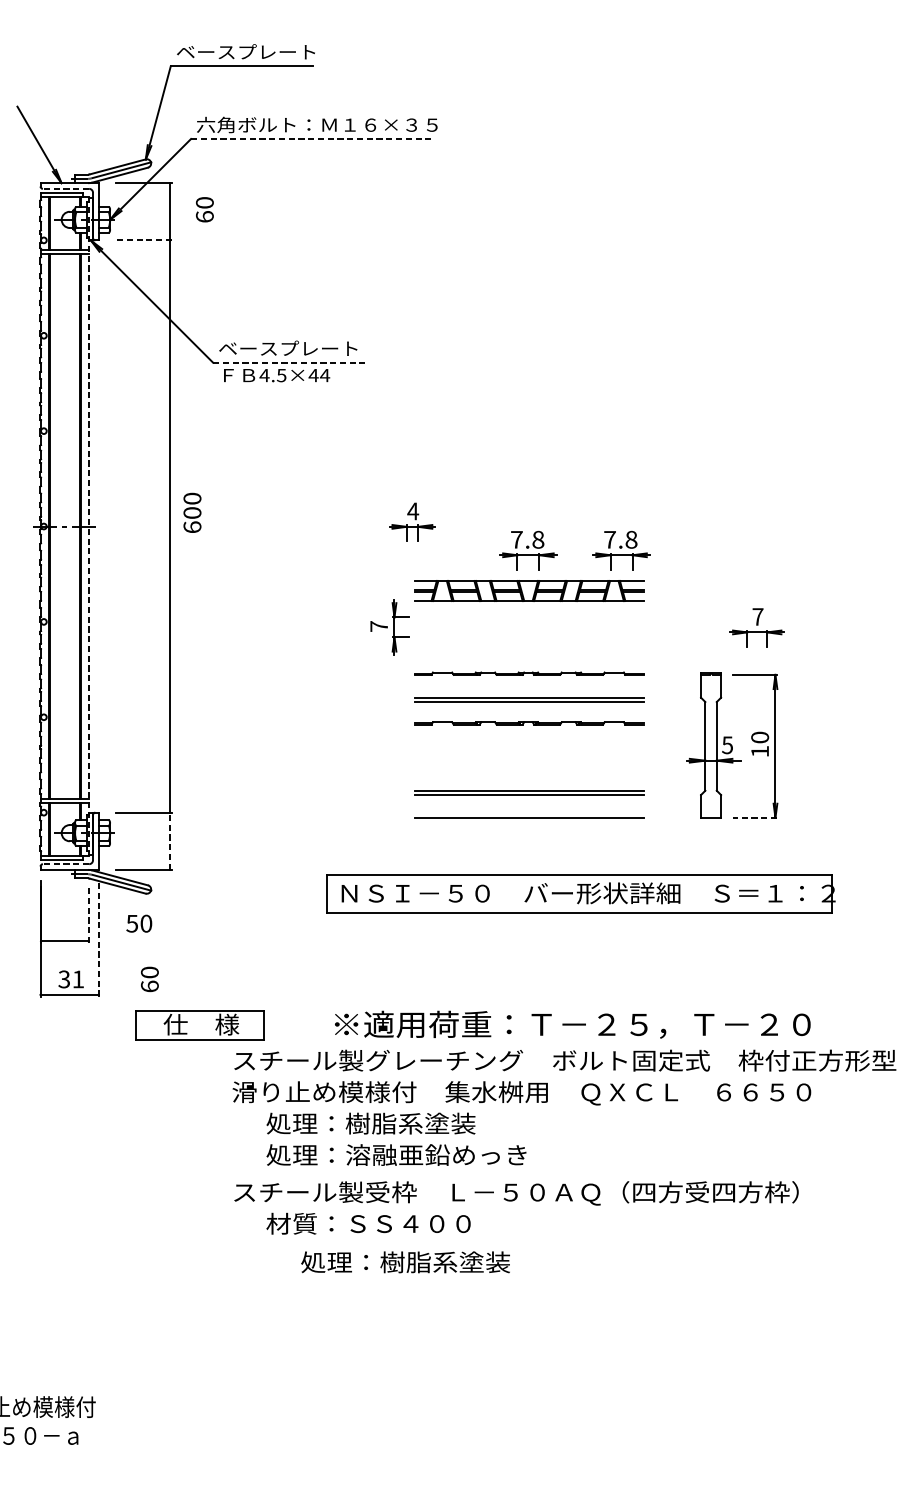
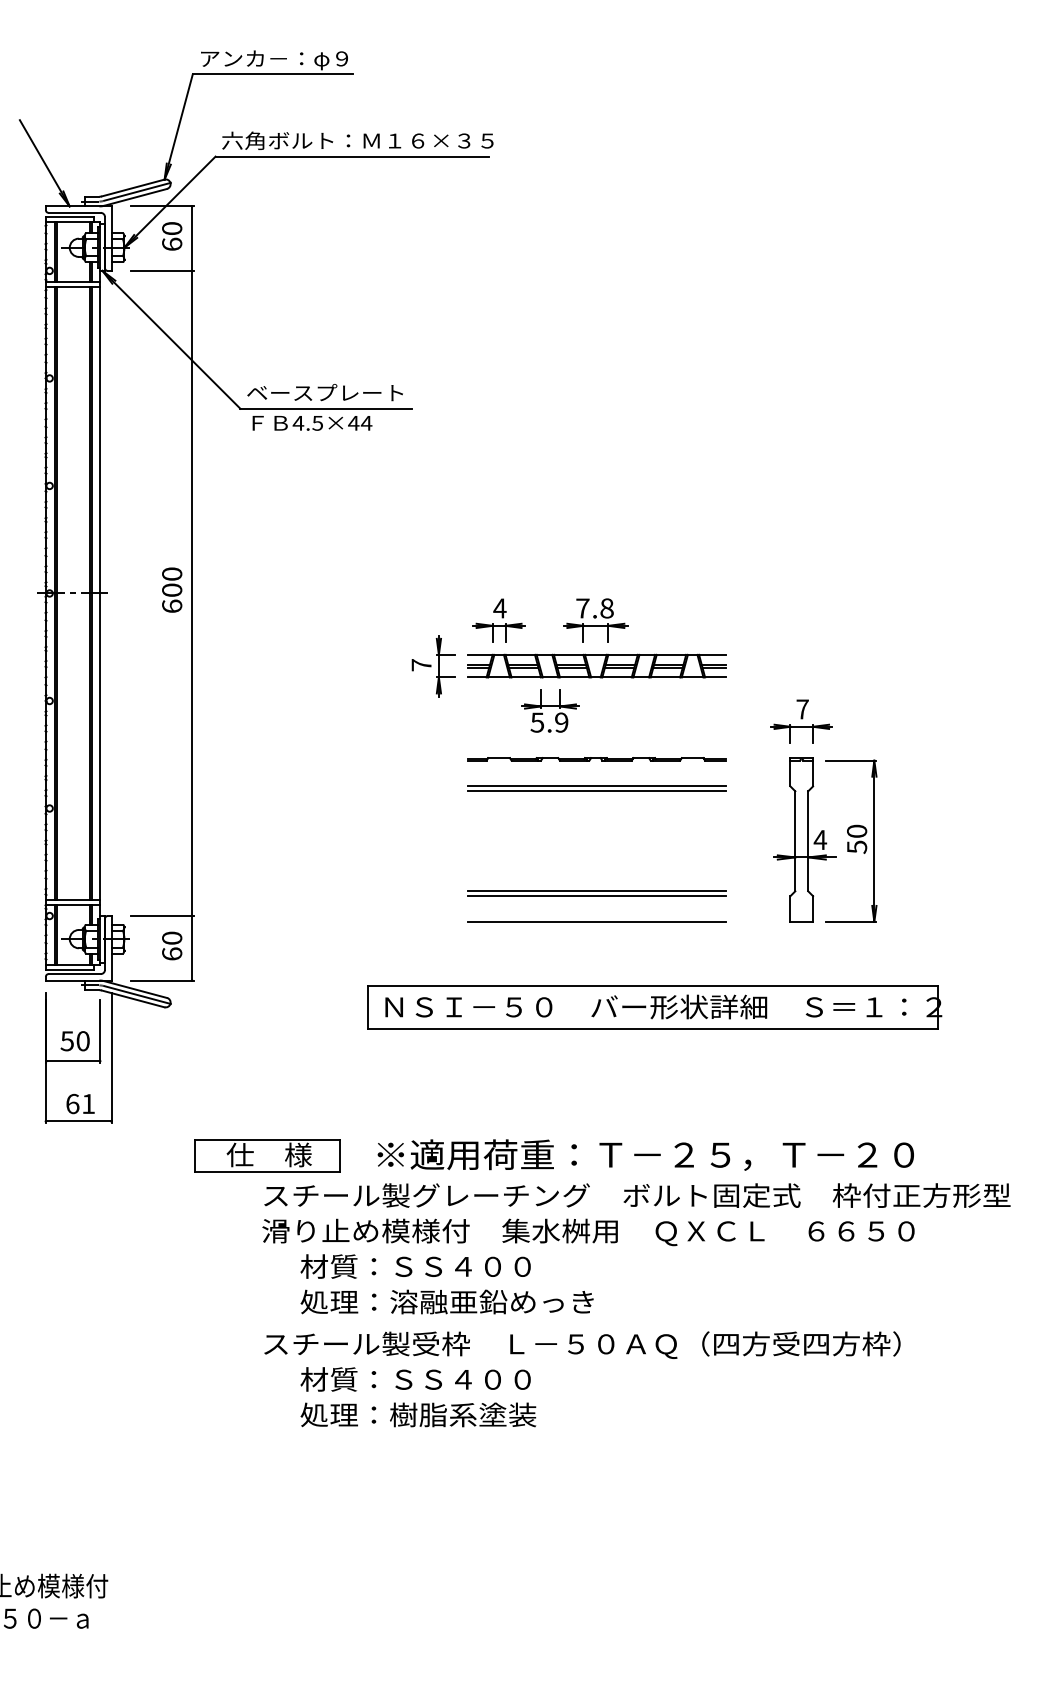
text: (245, 52) -> (277, 59), ベースプレート -> アンカ－：φ９
line: (312, 138) -> (352, 156), dashed -> solid
line: (65, 188) -> (74, 212), dashed -> solid
text: (205, 209) -> (172, 236), moved
line: (143, 240) -> (162, 270), dashed -> solid
line: (289, 362) -> (326, 408), dashed -> solid
text: (192, 512) -> (172, 589), moved
part: (411, 522) -> (498, 620), moved
line: (88, 526) -> (100, 593), dashed -> solid
part: (621, 550) -> (700, 620), removed
part: (389, 627) -> (433, 666), moved
part: (756, 627) -> (801, 721), moved
part: (488, 630) -> (550, 710), added
line: (528, 722) -> (596, 814), removed
text: (727, 745) -> (820, 840), 5 -> 4
text: (760, 750) -> (857, 846), 10 -> 50
line: (754, 817) -> (850, 921), dashed -> solid
line: (170, 840) -> (192, 947), dashed -> solid
line: (65, 864) -> (74, 974), dashed -> solid
line: (88, 915) -> (100, 1031), dashed -> solid
text: (138, 923) -> (74, 1041), moved
line: (98, 939) -> (111, 1058), dashed -> solid
text: (64, 978) -> (72, 1103), 31 -> 61
text: (150, 978) -> (172, 945), moved
part: (199, 1025) -> (267, 1155), moved
text: (371, 1123) -> (418, 1266), 処理：樹脂系塗装 -> 材質：ＳＳ４００
text: (405, 1261) -> (418, 1414), moved

